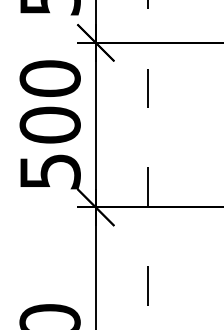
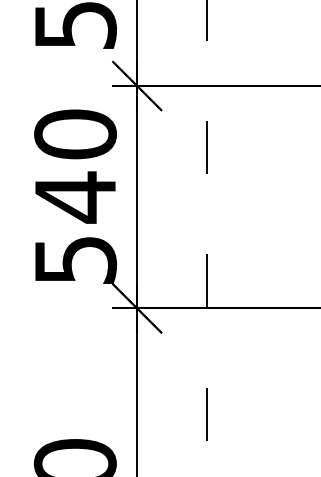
text: (50, 125) -> (75, 197), 500 -> 540

